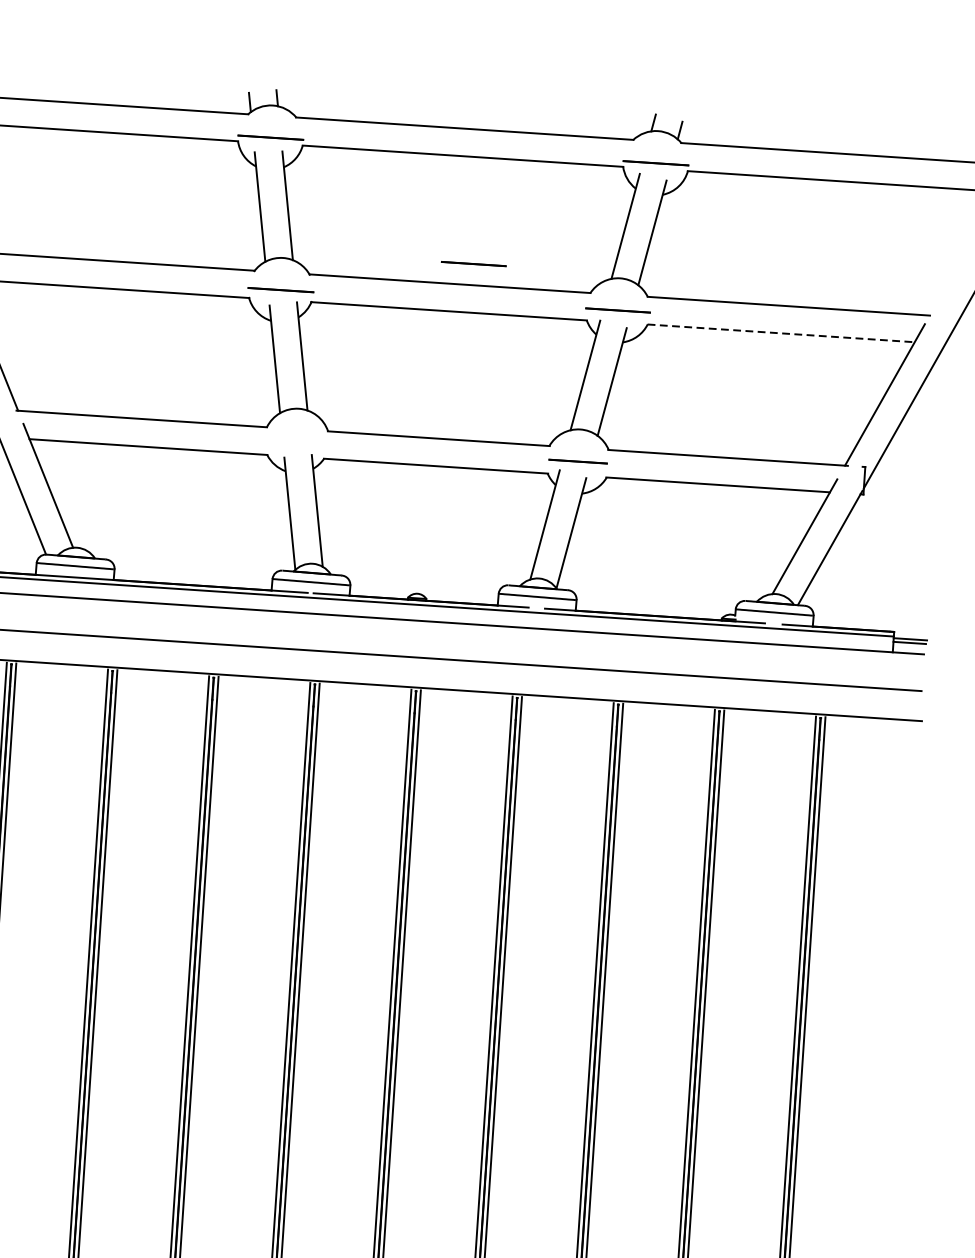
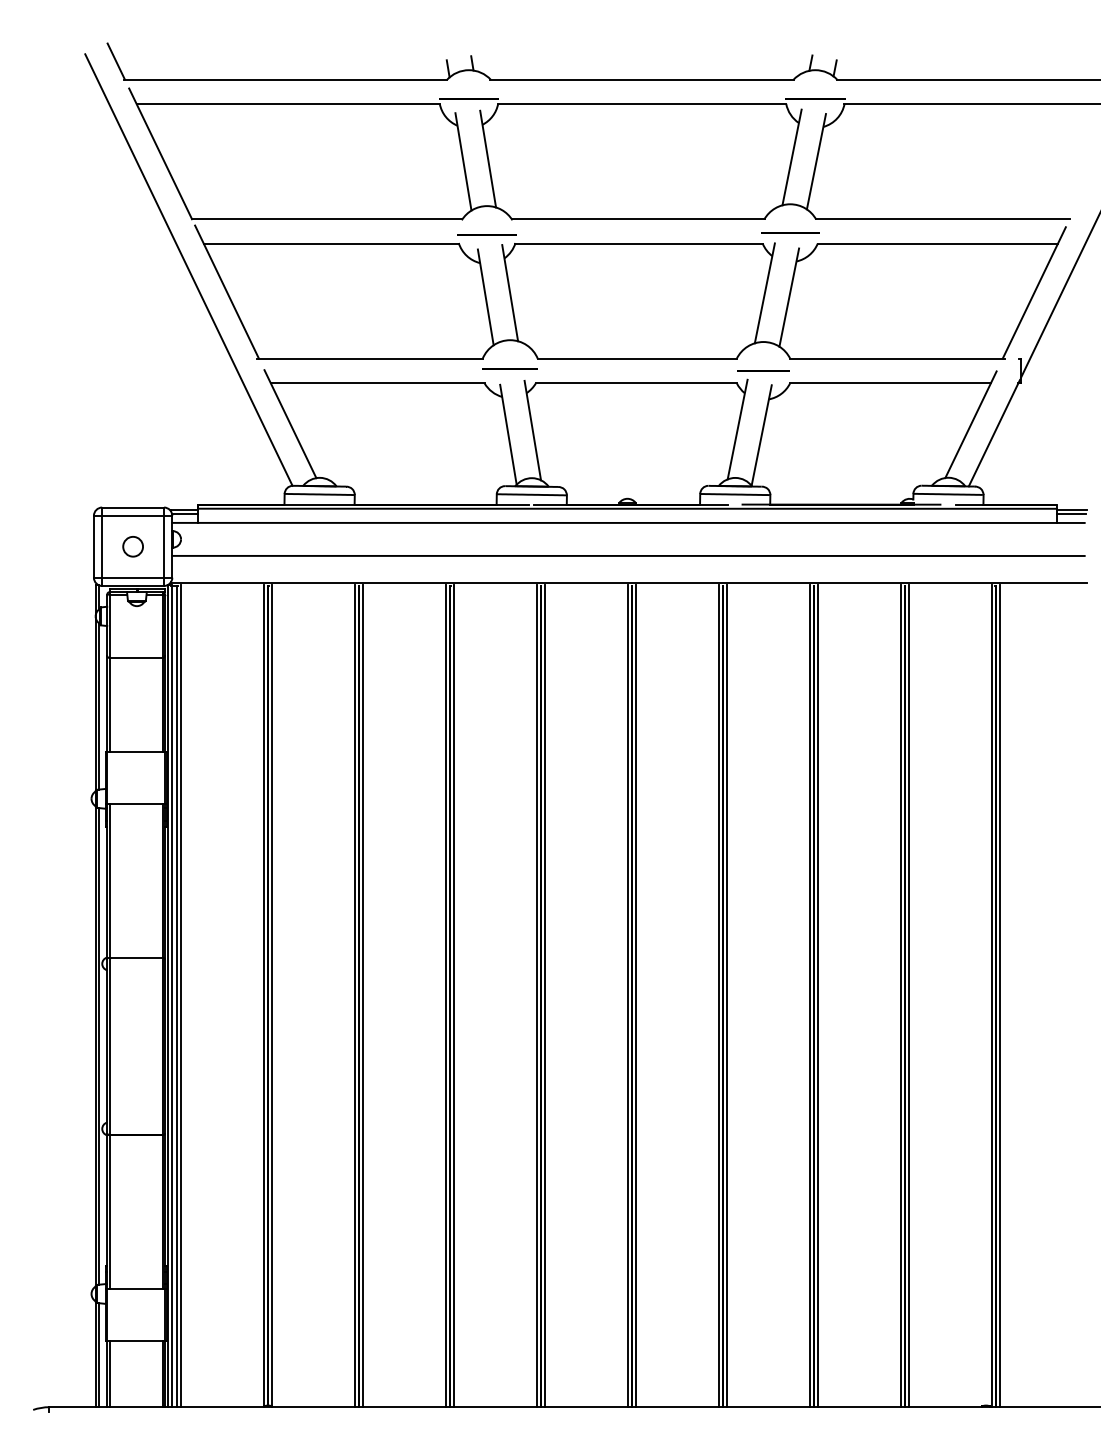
line: (474, 263) -> (658, 199), removed
line: (782, 332) -> (938, 243), dashed -> solid
line: (295, 440) -> (509, 368), added

